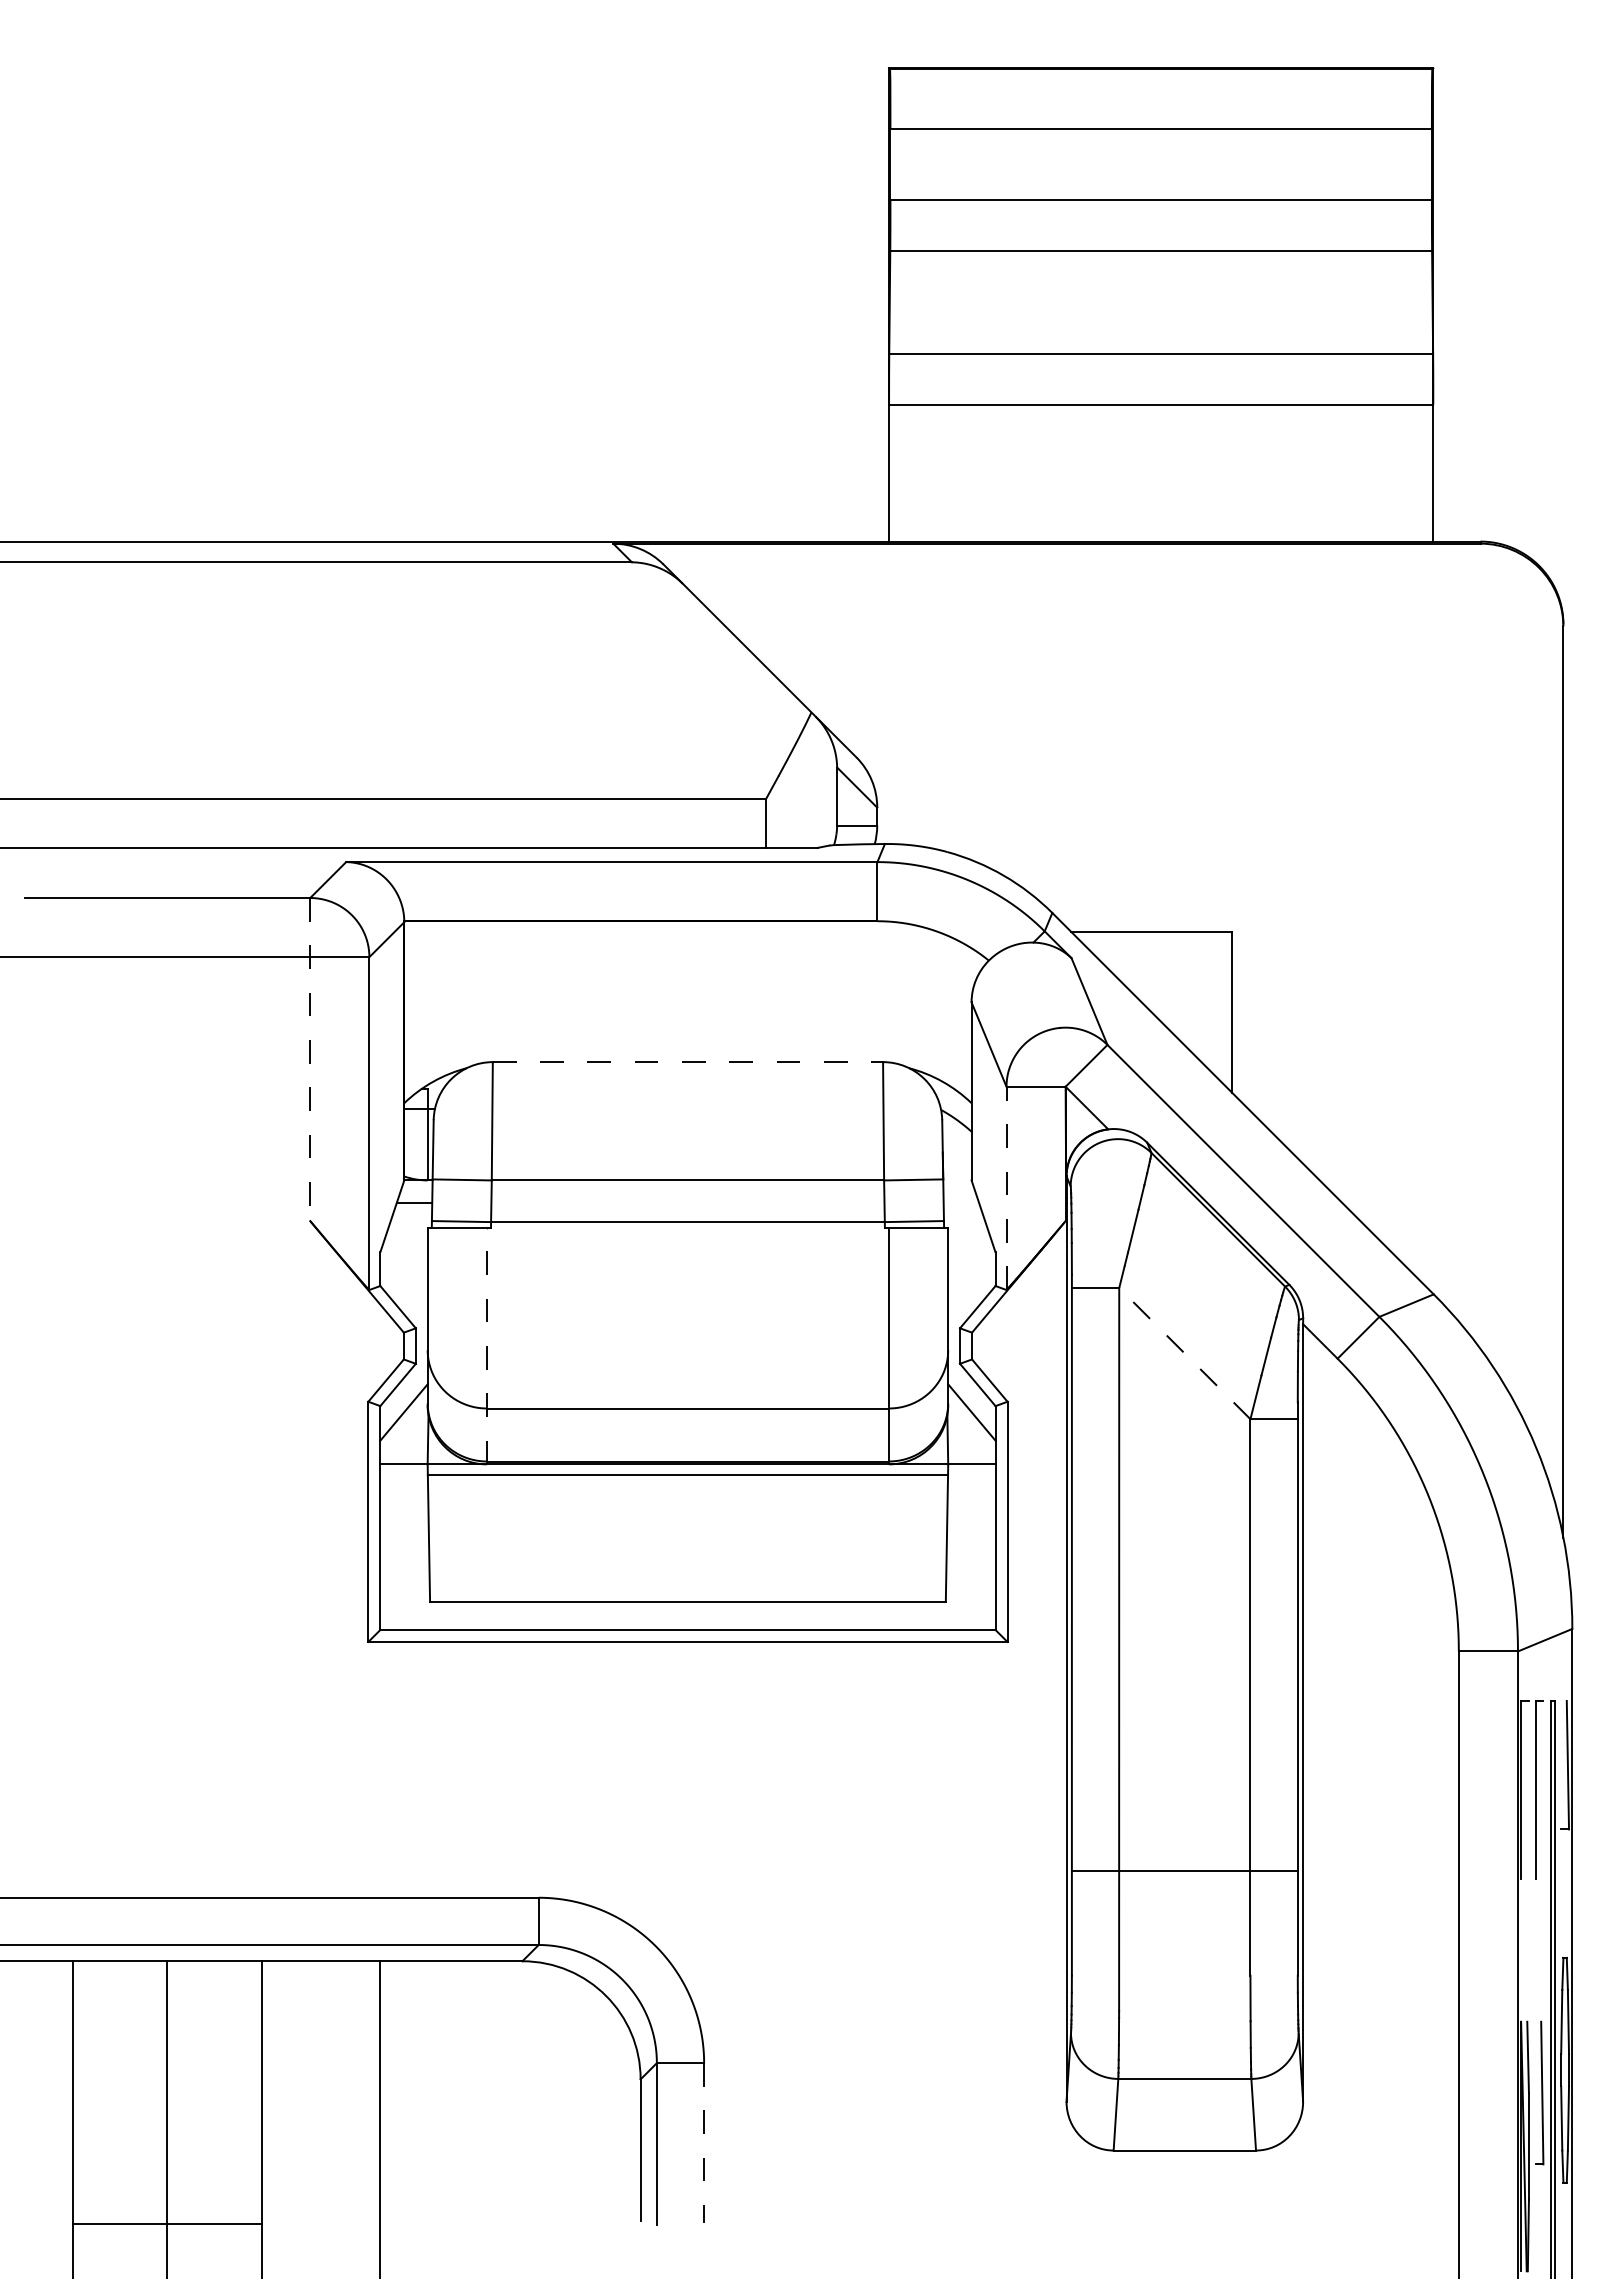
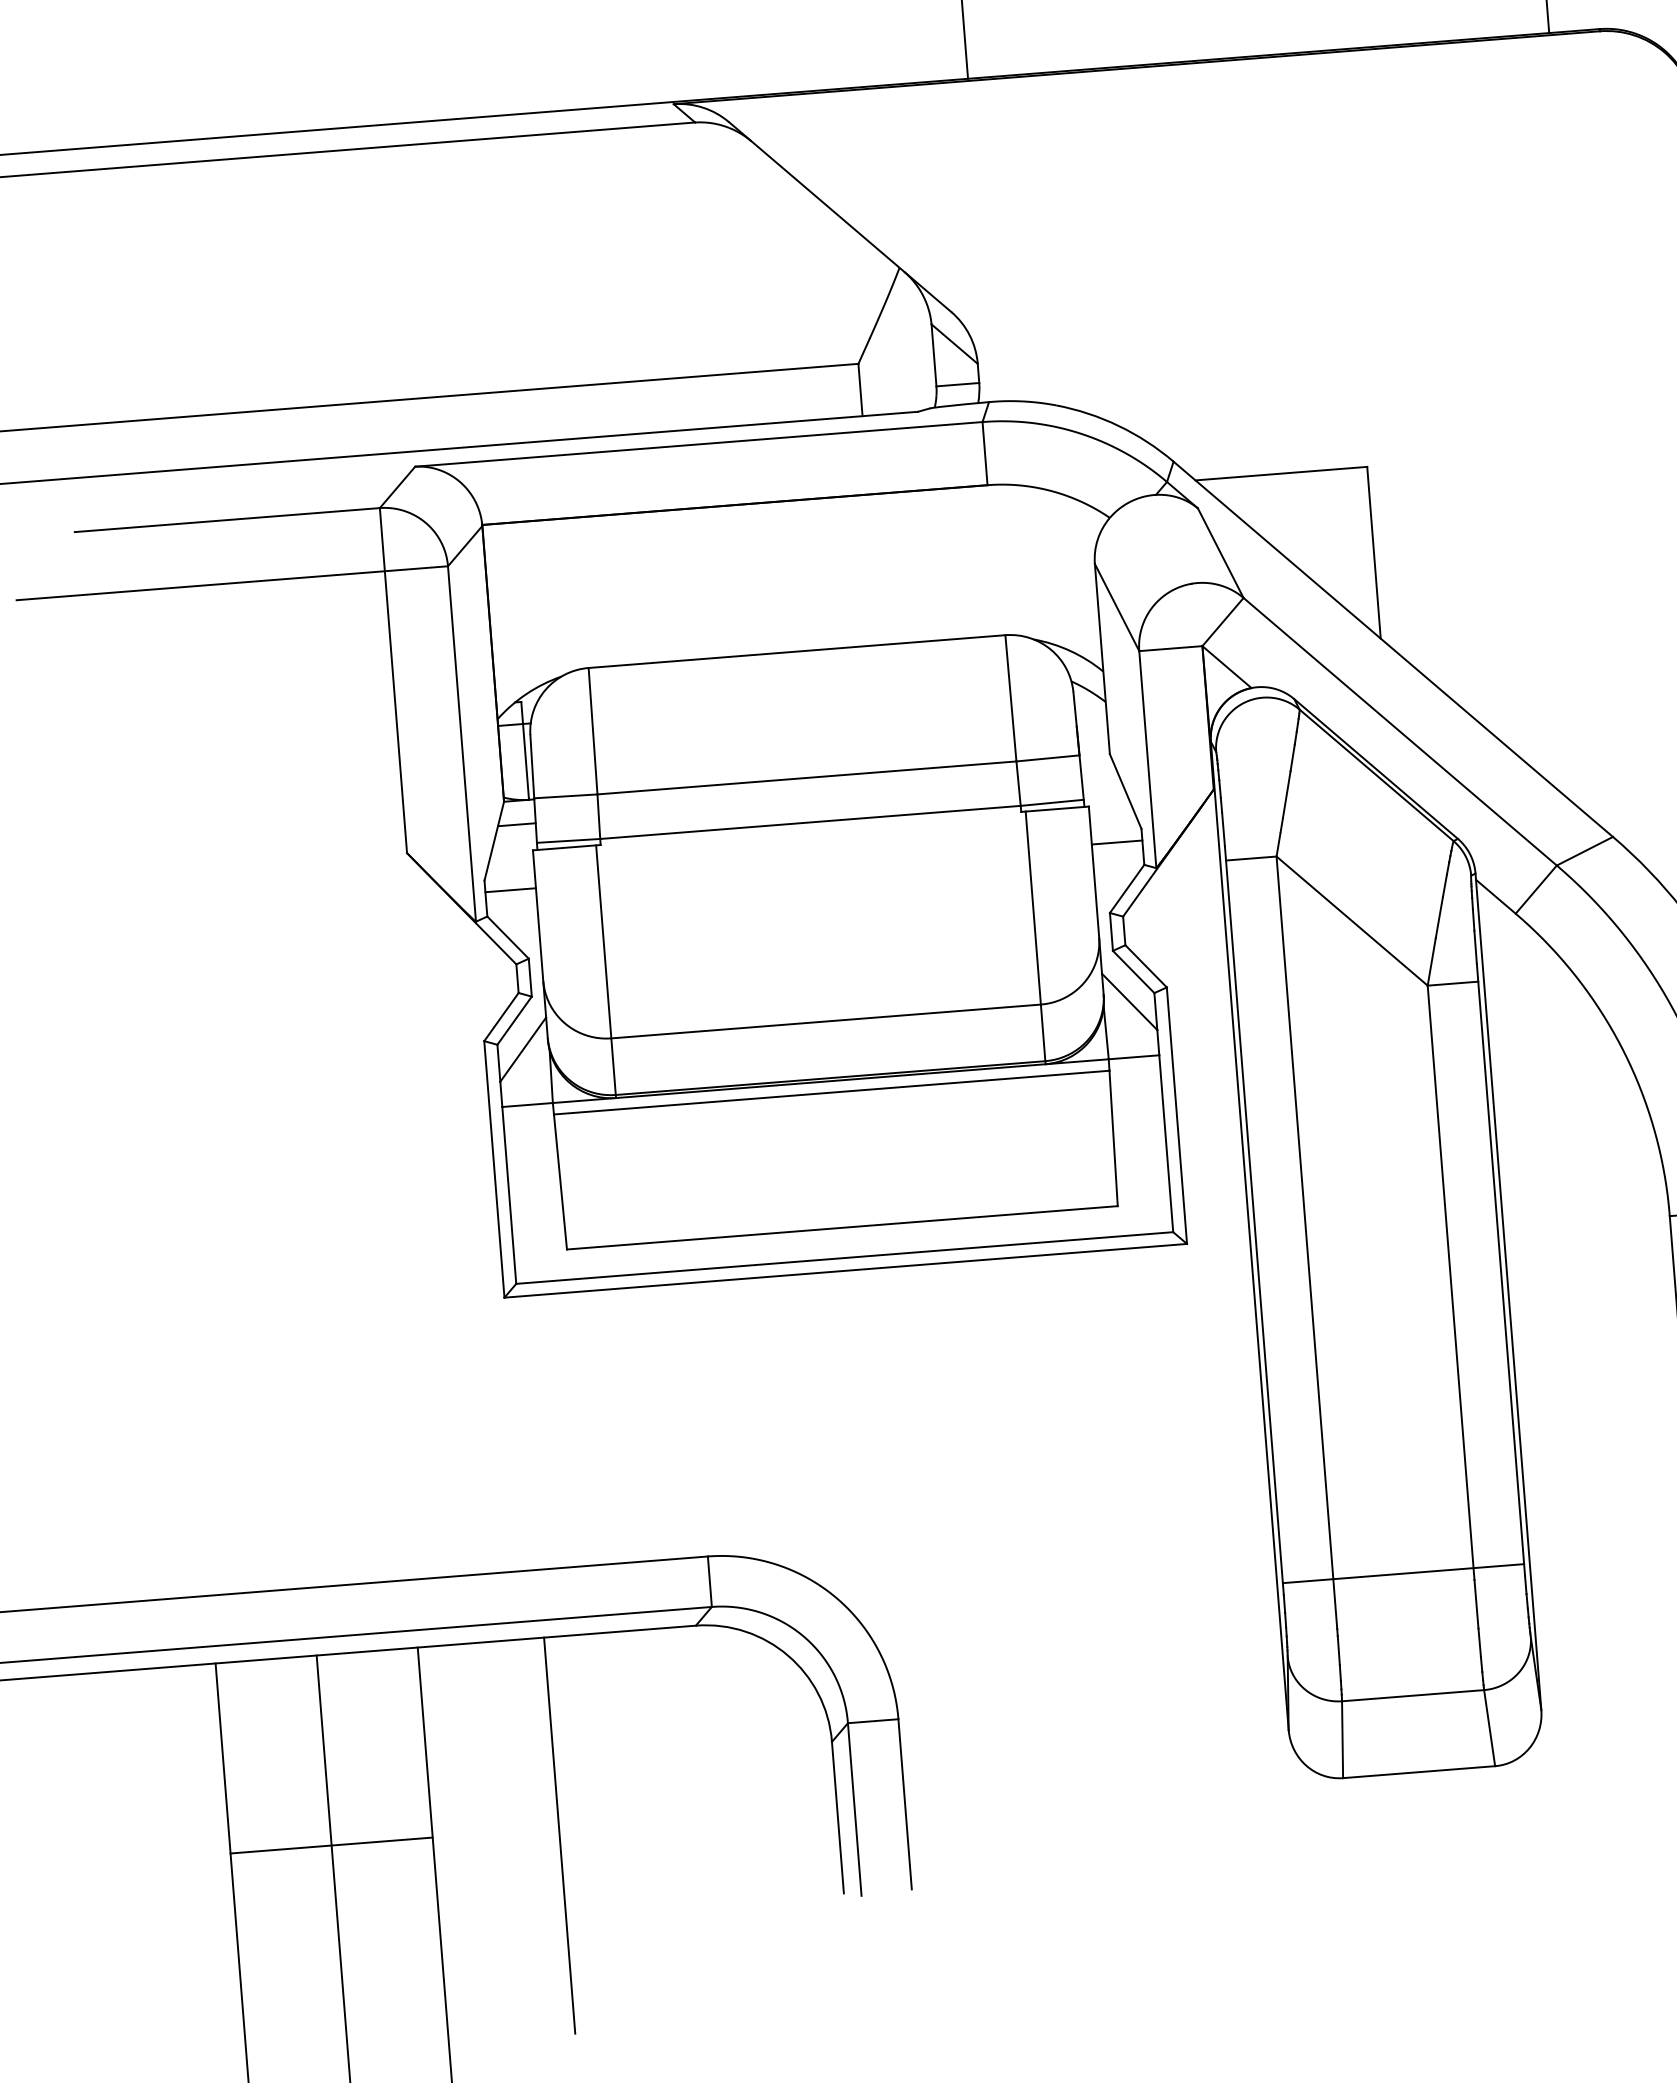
line: (310, 1059) -> (393, 680), dashed -> solid
line: (688, 1062) -> (797, 651), dashed -> solid
line: (1006, 1188) -> (1147, 759), dashed -> solid
line: (403, 1263) -> (510, 890), added
line: (971, 1263) -> (1116, 842), added
line: (486, 1345) -> (605, 971), dashed -> solid
line: (1184, 1353) -> (1351, 921), dashed -> solid
line: (1184, 1870) -> (1403, 1573), moved
line: (704, 2142) -> (905, 1803), dashed -> solid
line: (167, 2224) -> (331, 1845), moved

